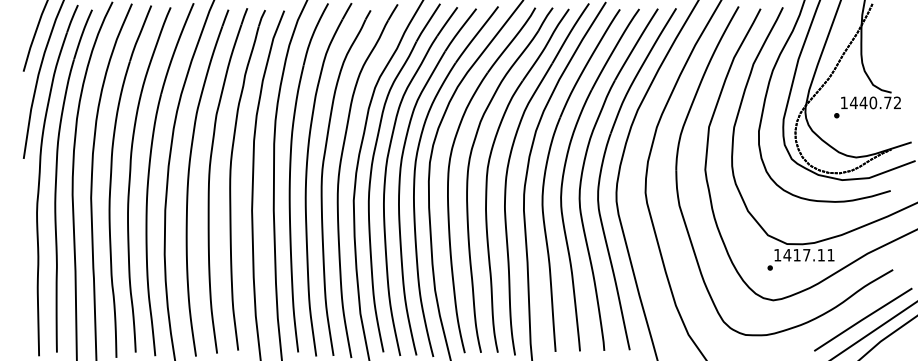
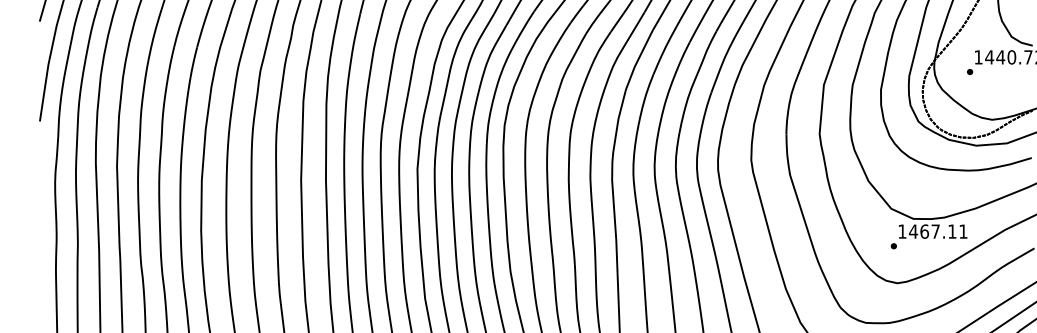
text: (796, 254) -> (923, 230), 1417.11 -> 1467.11

